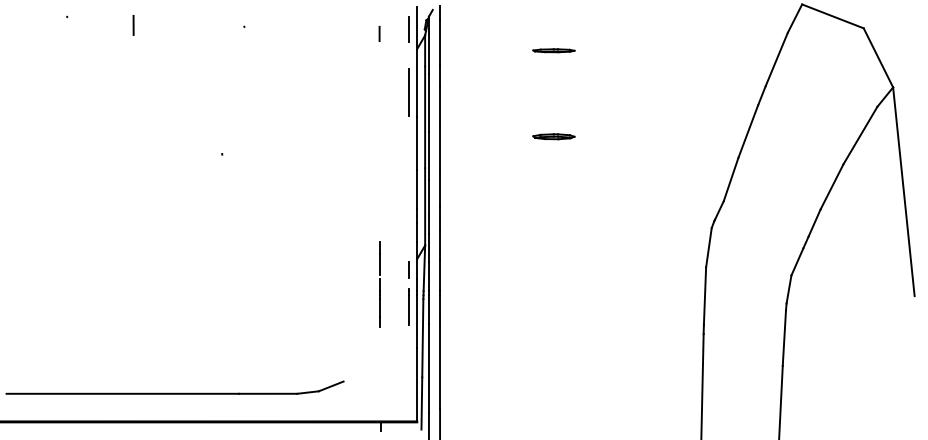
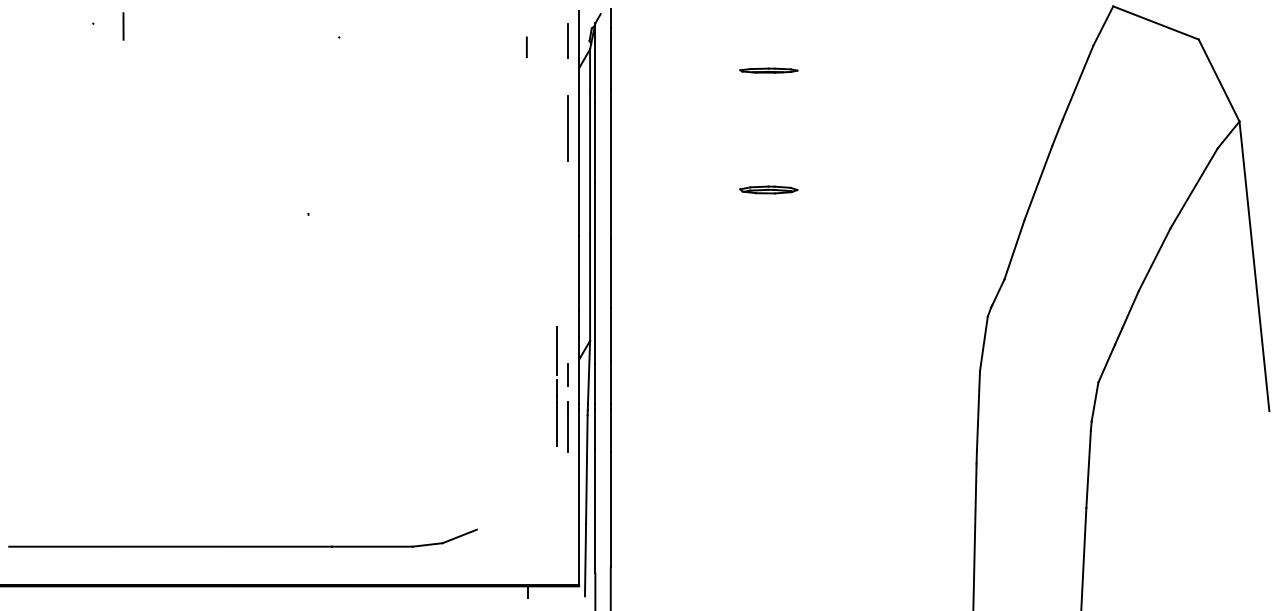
line: (133, 25) -> (123, 26), moved
line: (379, 284) -> (556, 386), moved

